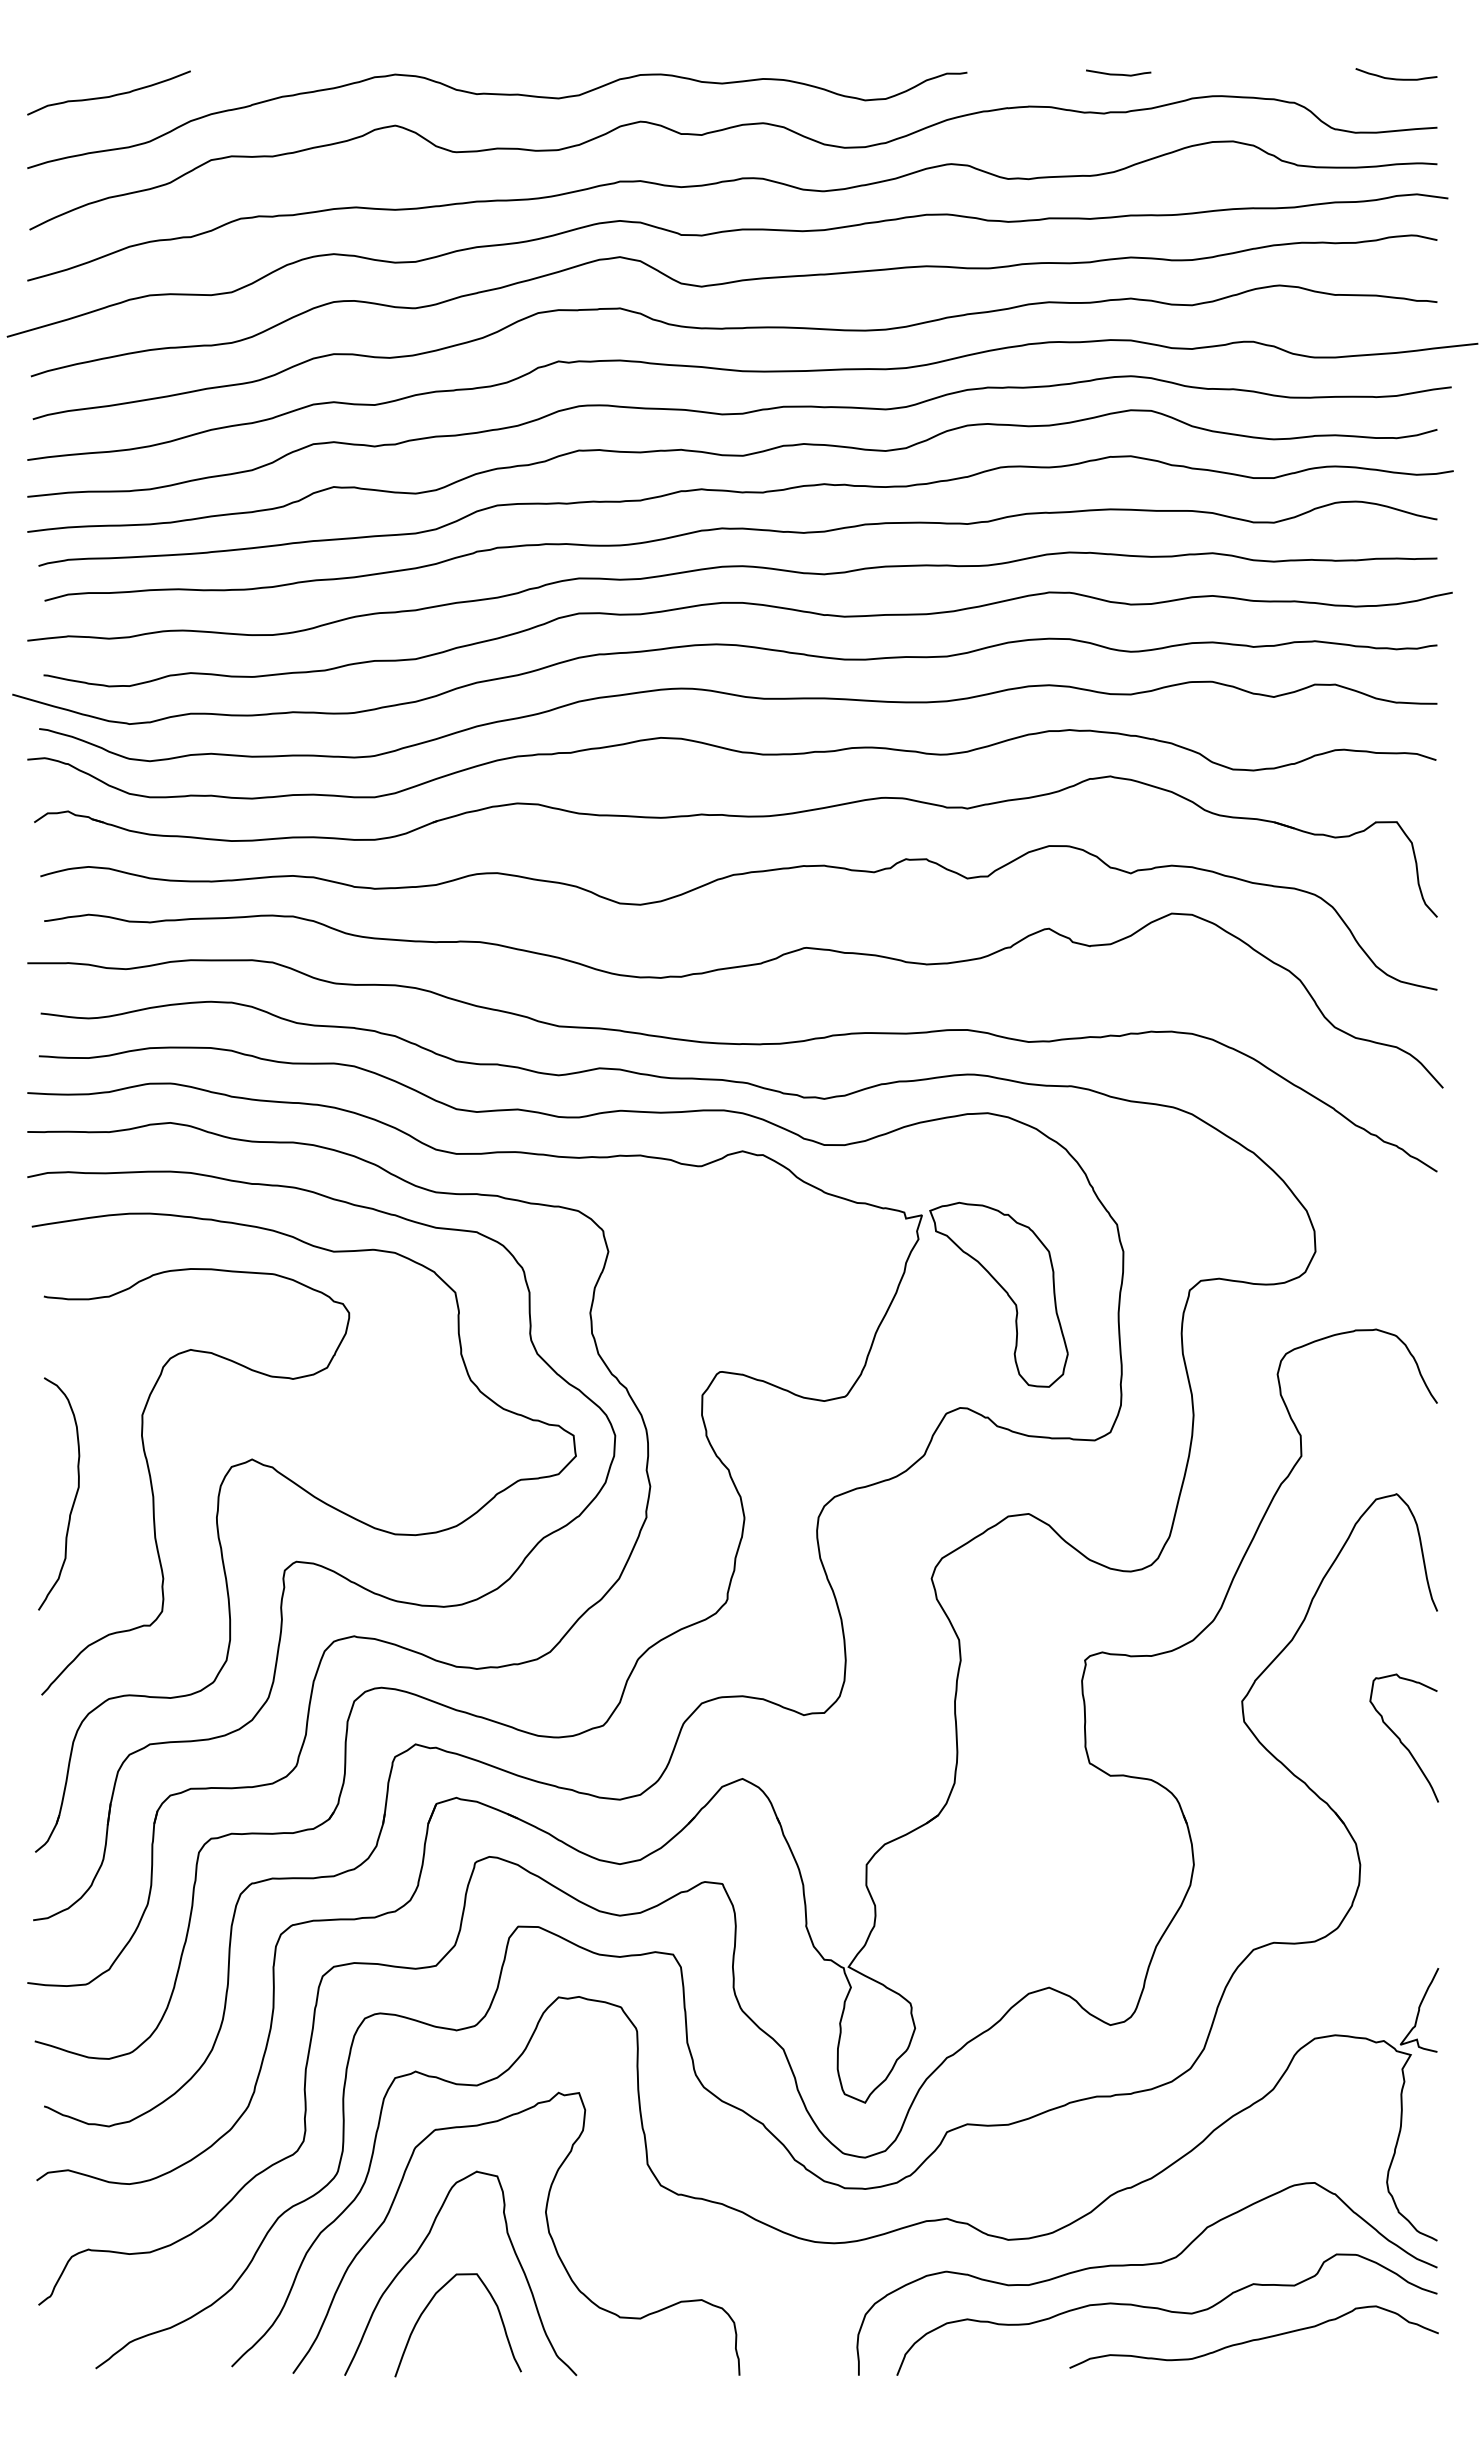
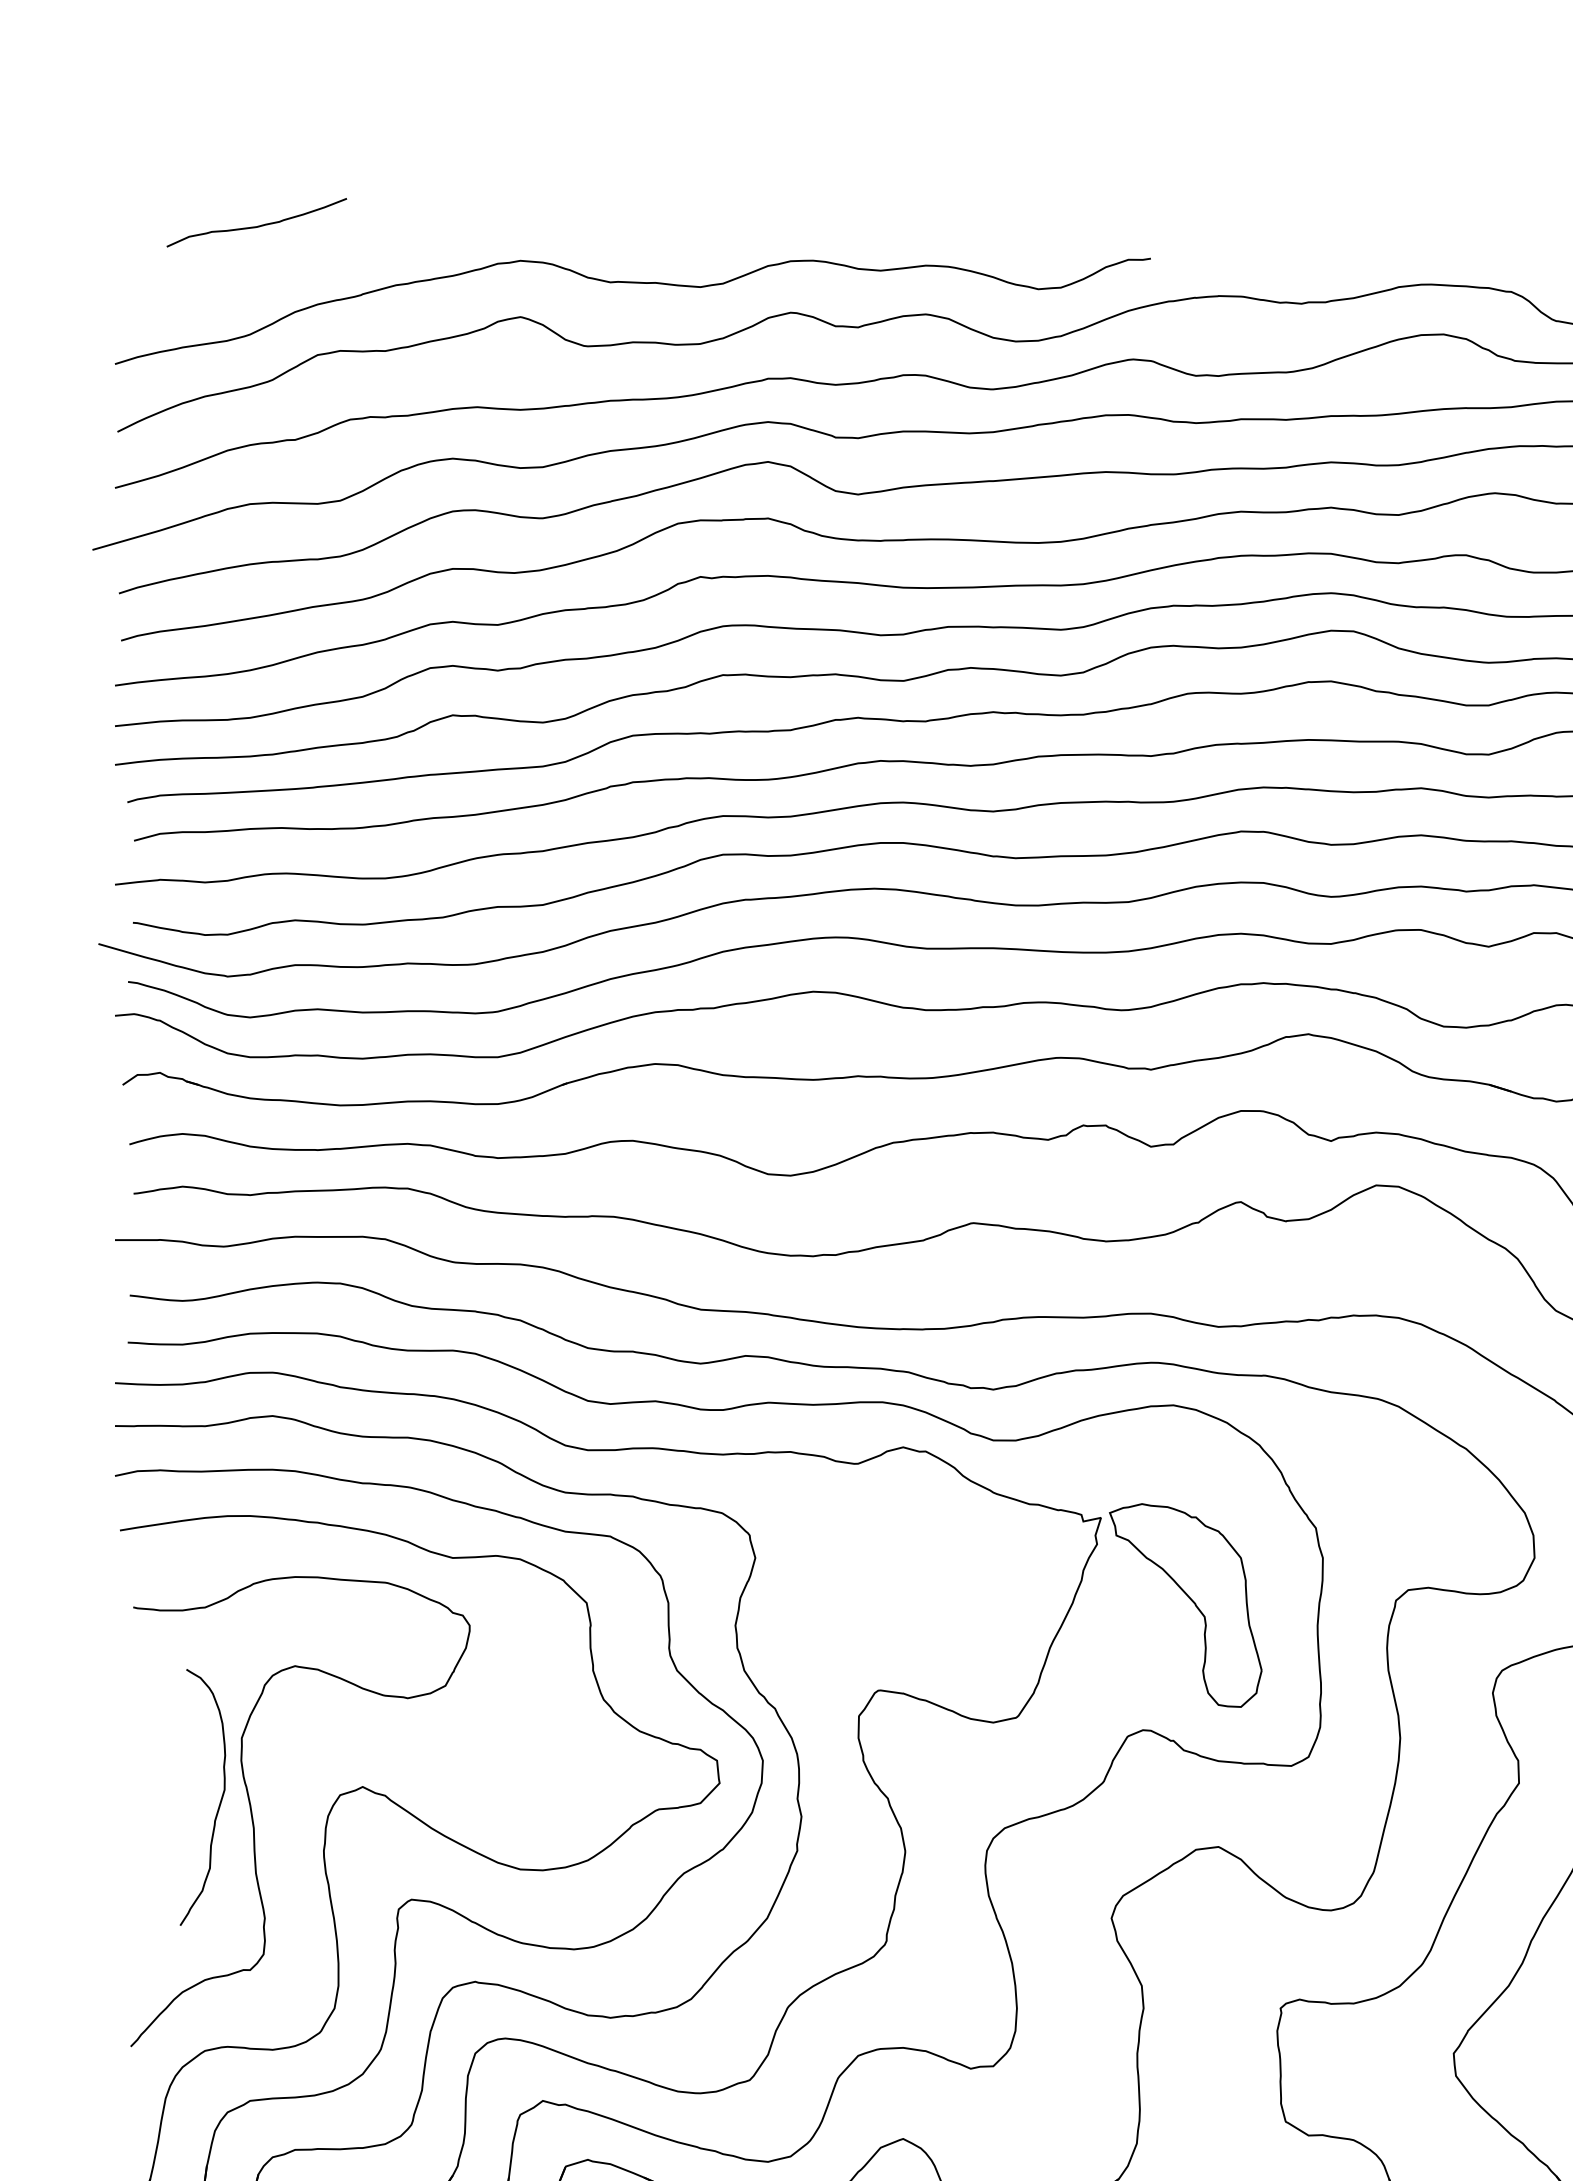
curve: (1118, 73) -> (1317, 259), removed
curve: (109, 95) -> (257, 225), moved
curve: (74, 1497) -> (219, 1801), moved

